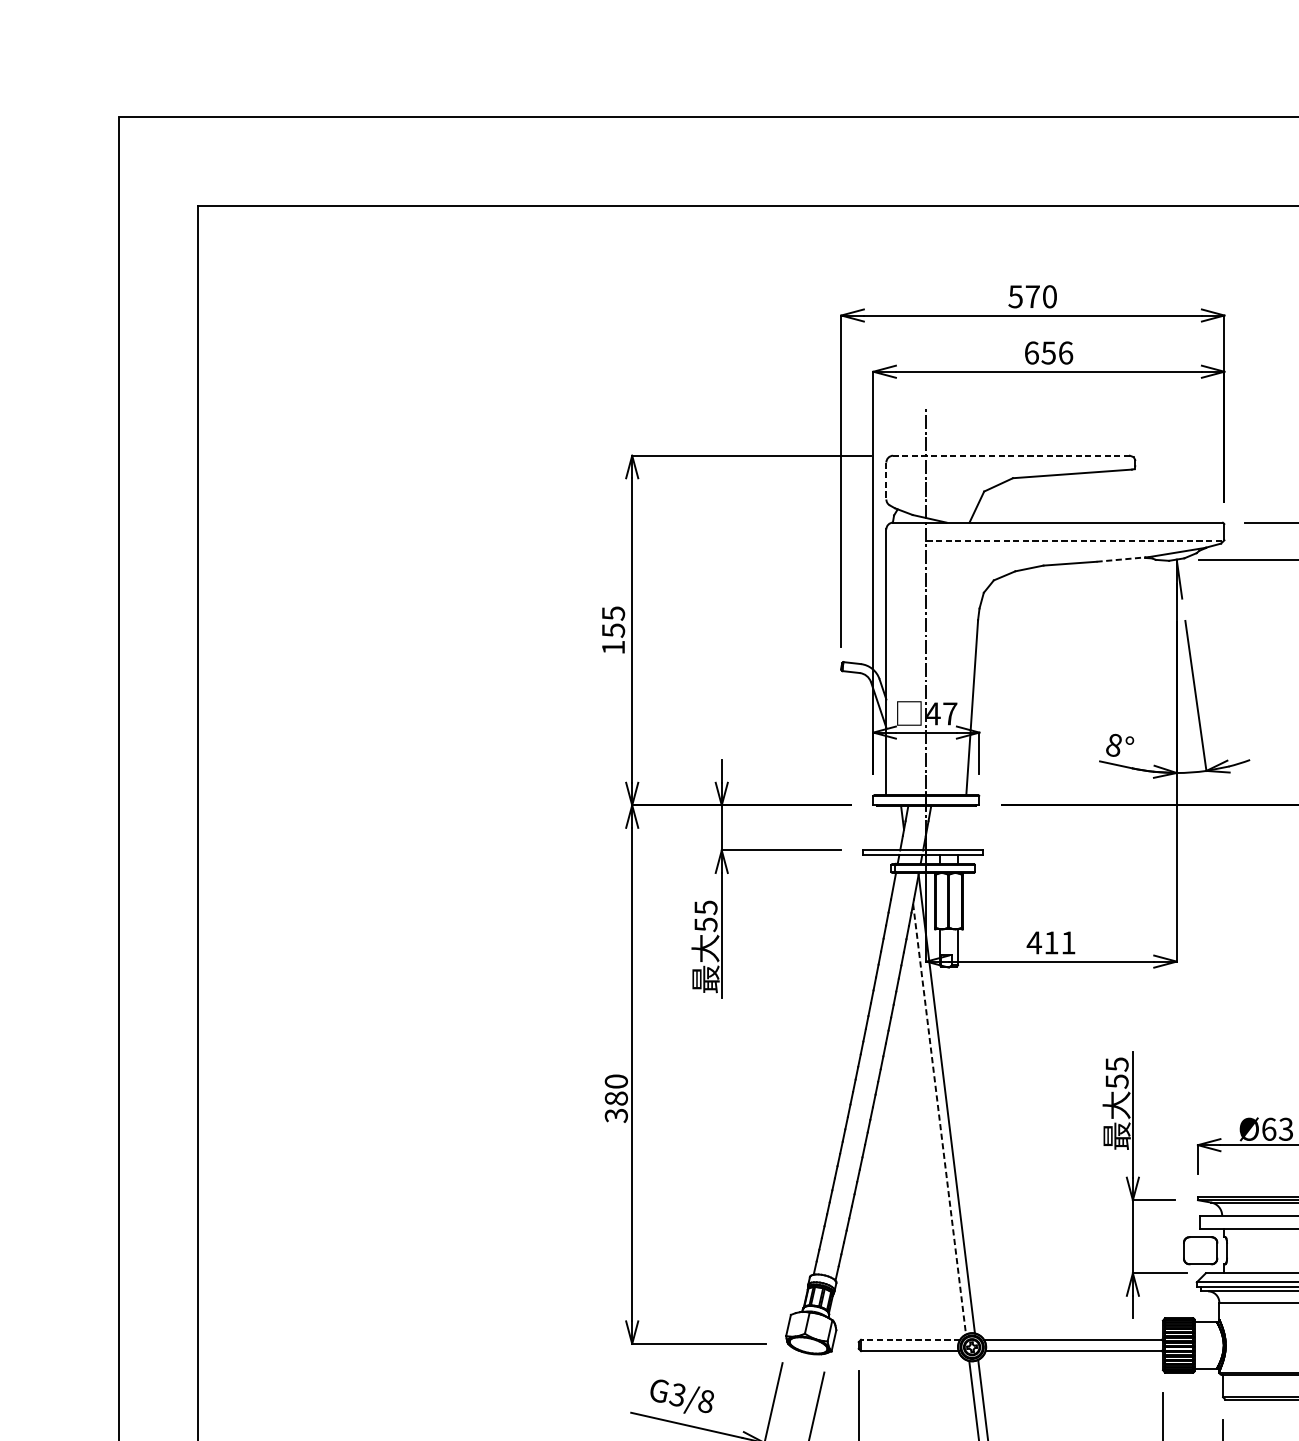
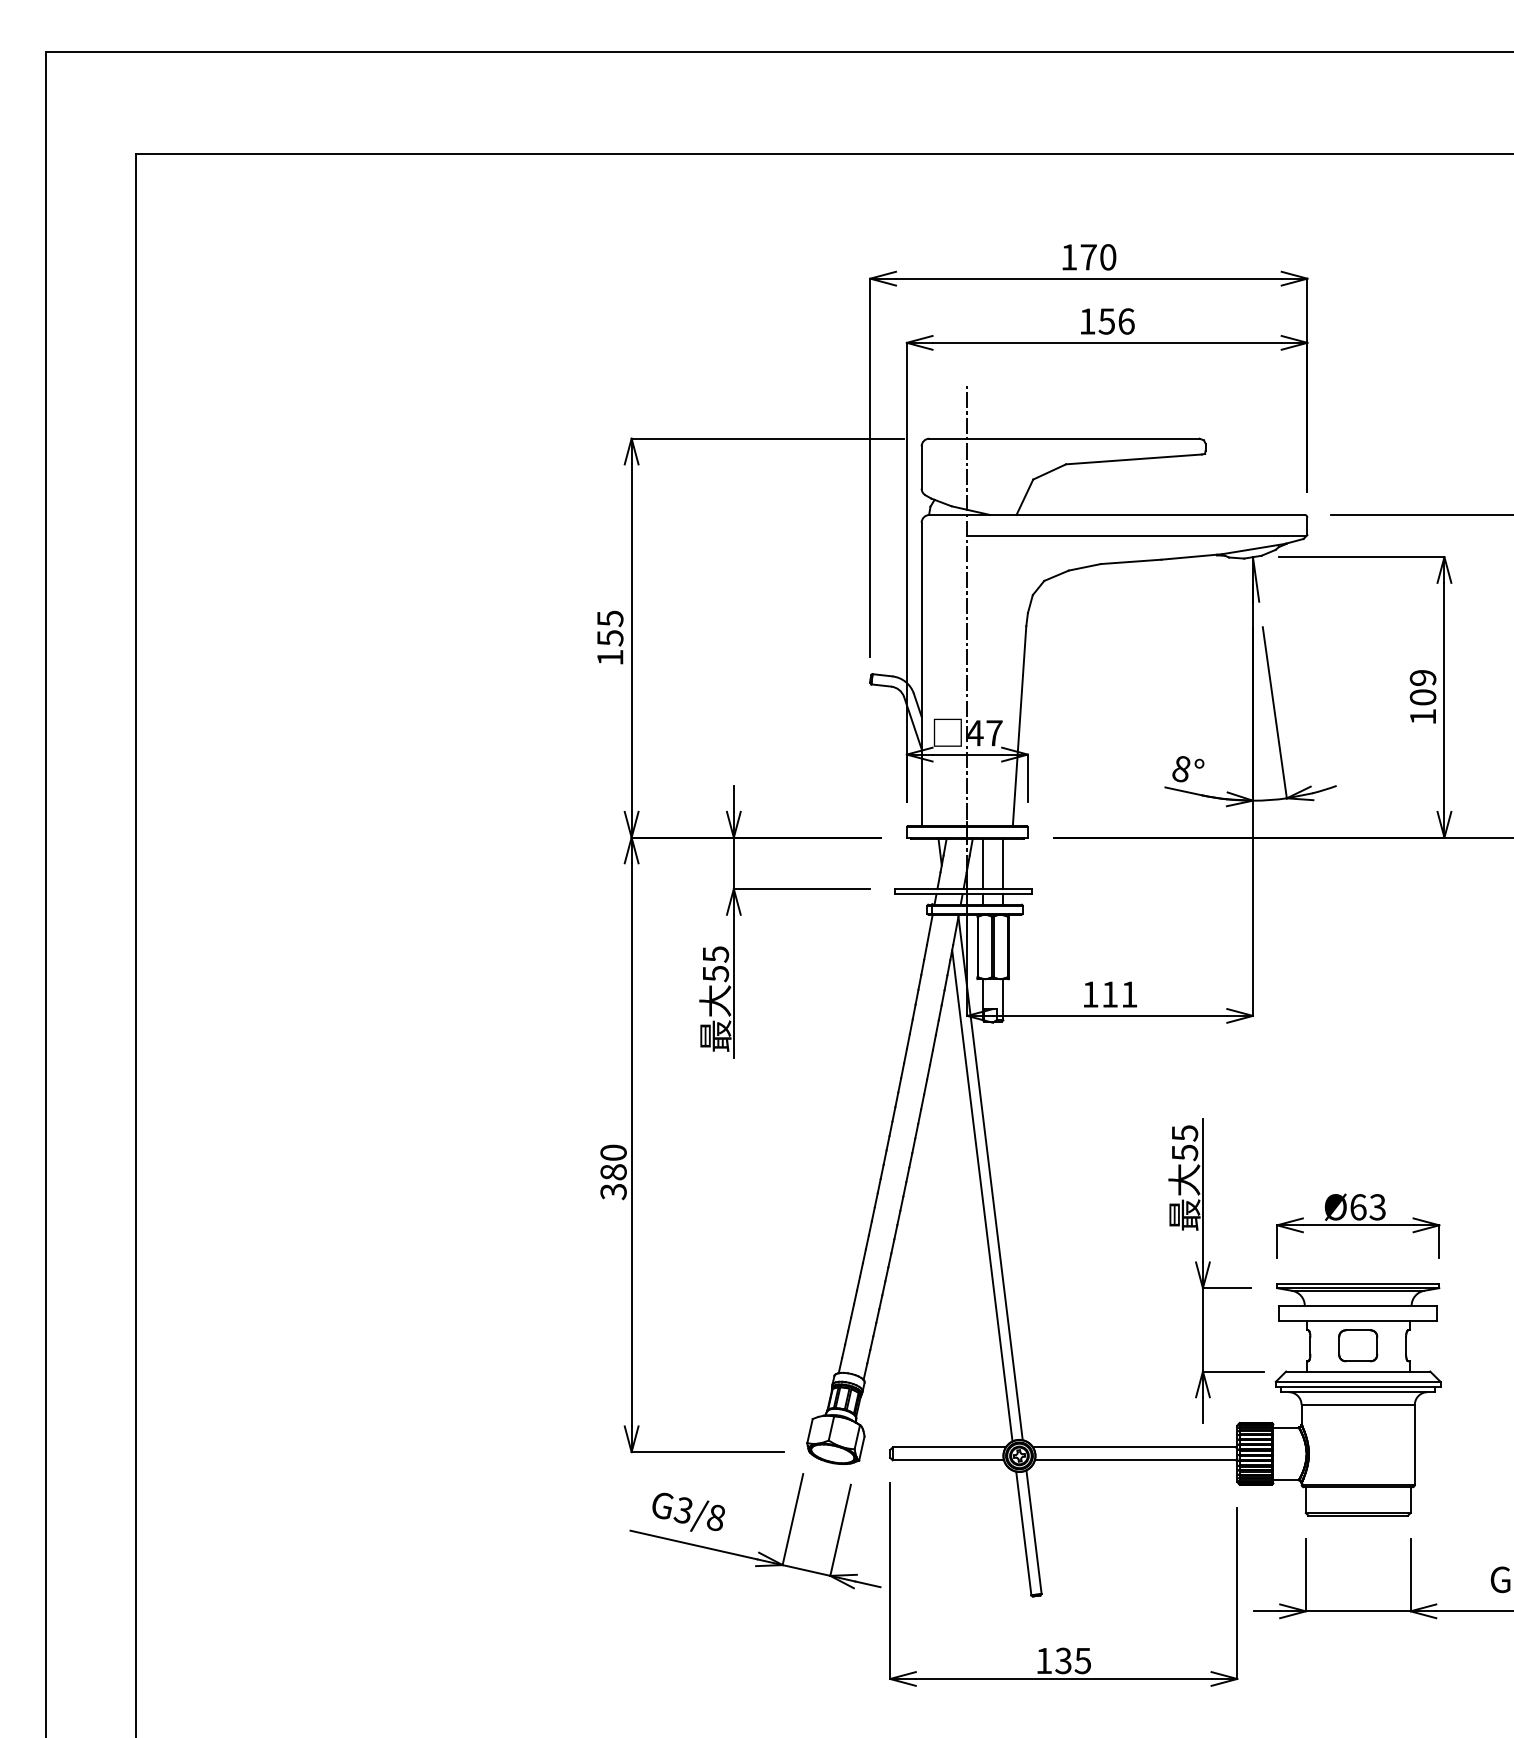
text: (1015, 296) -> (1068, 257), 570 -> 170
text: (1031, 353) -> (1087, 321), 656 -> 156
line: (1010, 455) -> (1063, 438), dashed -> solid
line: (886, 481) -> (921, 468), dashed -> solid
line: (1075, 541) -> (1137, 536), dashed -> solid
line: (1123, 558) -> (1192, 556), dashed -> solid
line: (939, 828) -> (982, 863), added
line: (958, 828) -> (1003, 863), added
text: (1034, 942) -> (1090, 994), 411 -> 111
line: (939, 1119) -> (982, 1196), dashed -> solid
part: (1200, 1250) -> (1358, 1345), moved
line: (910, 1339) -> (949, 1447), dashed -> solid

